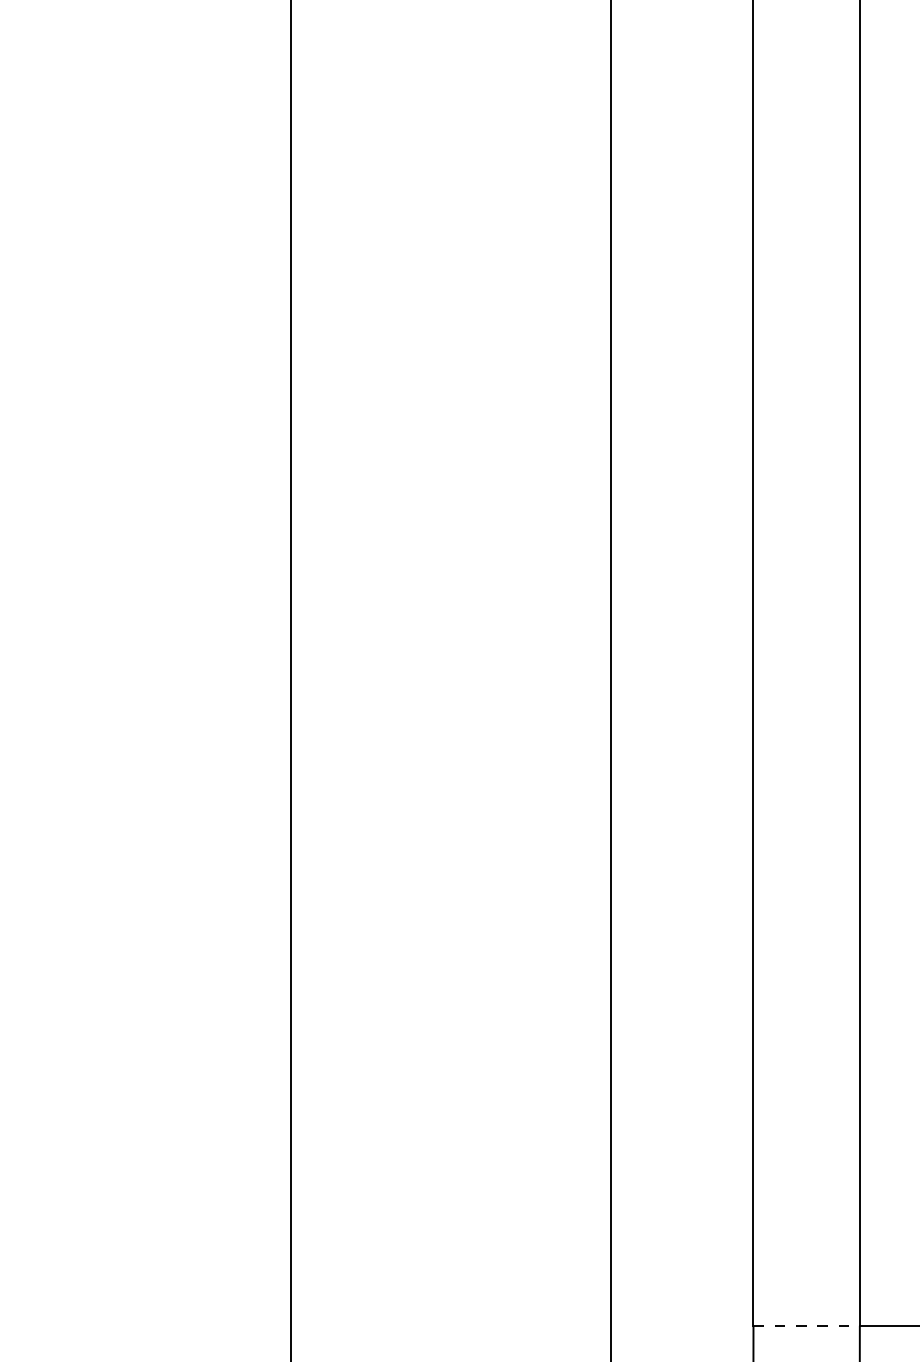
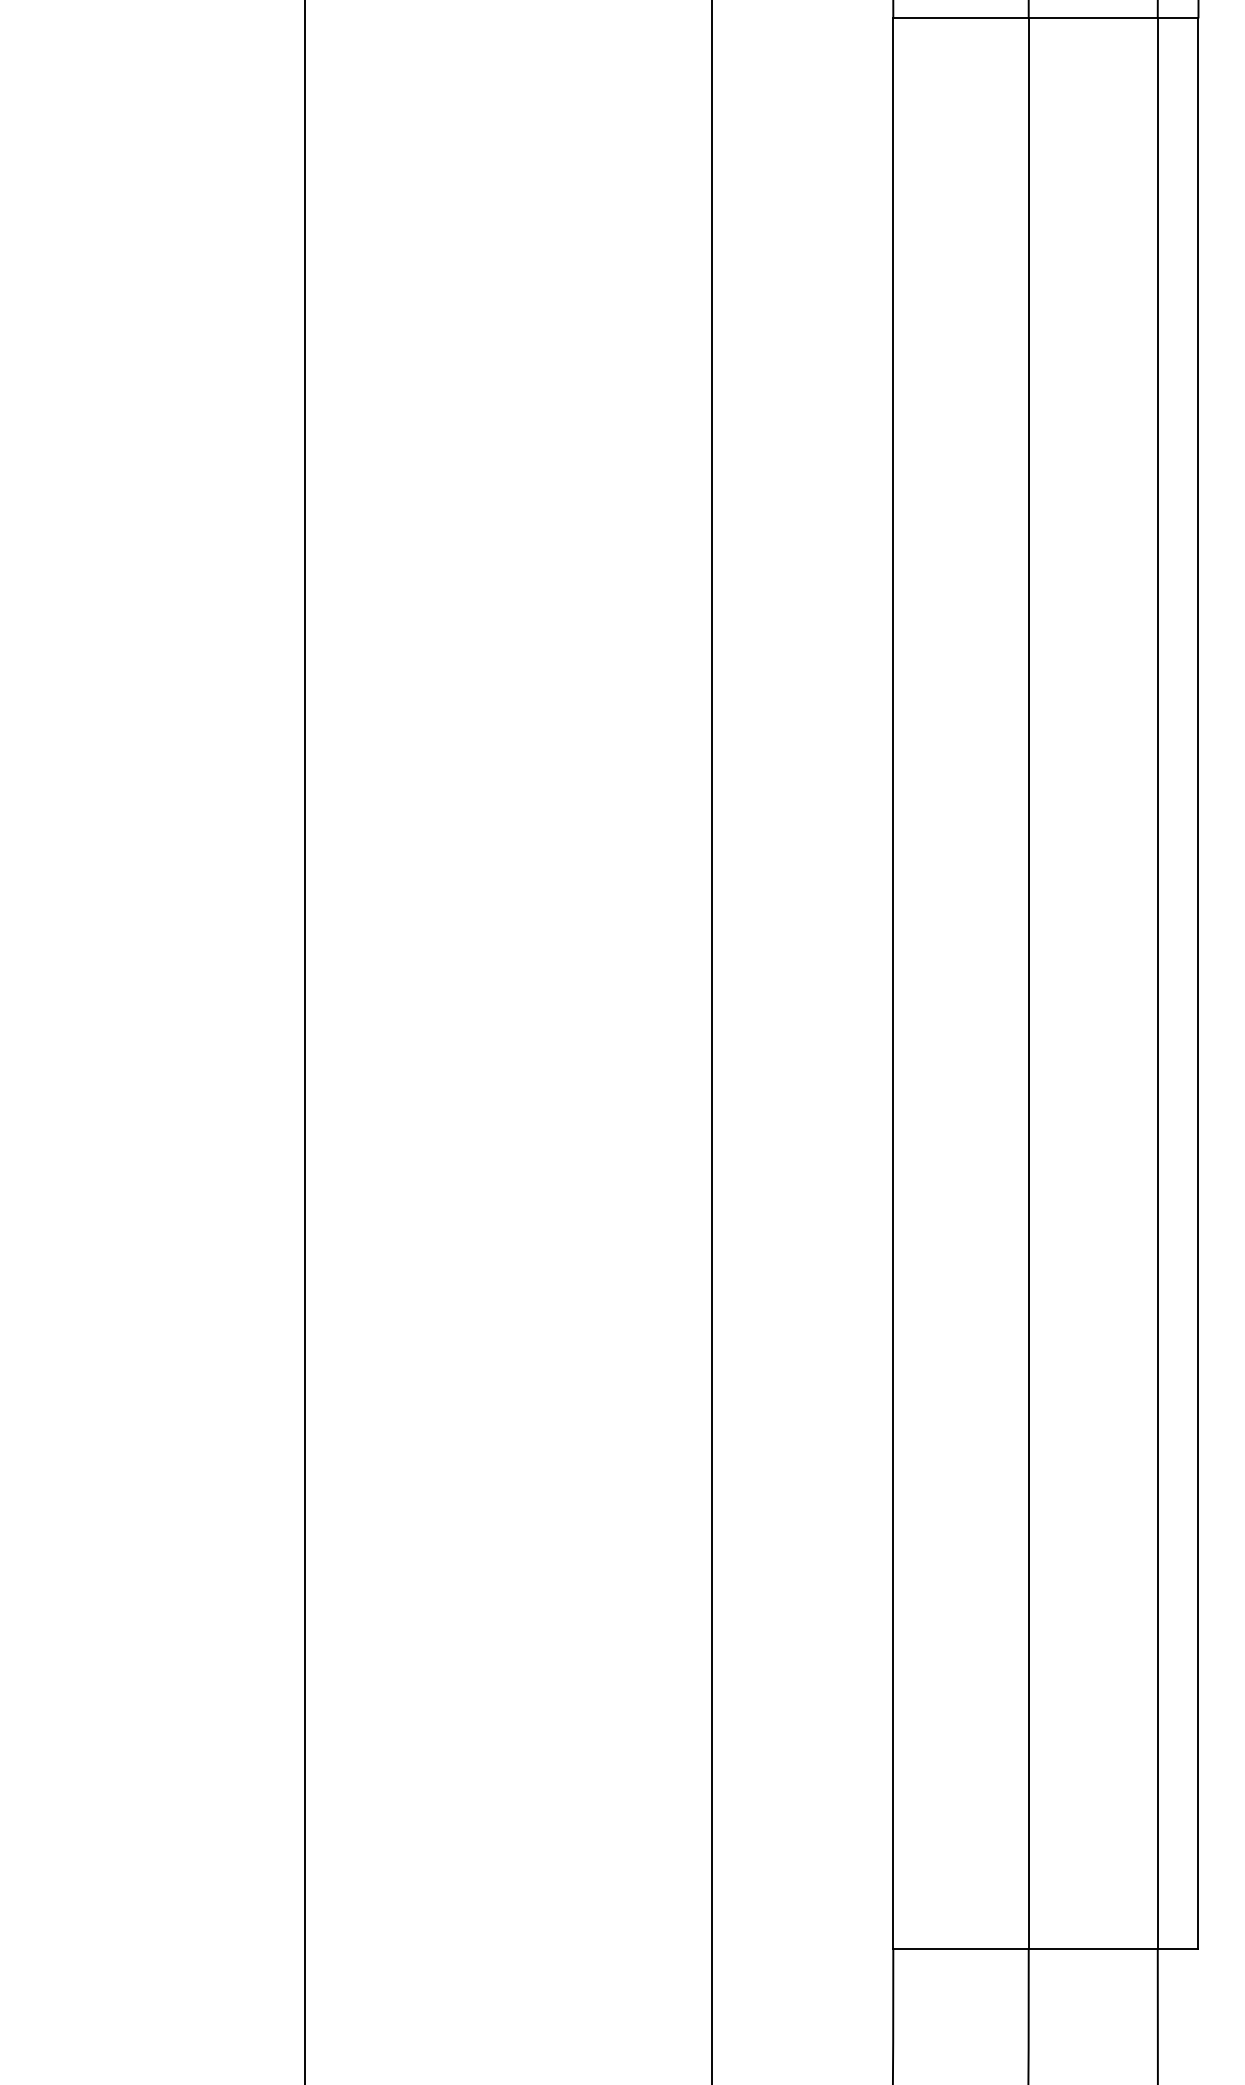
line: (807, 1325) -> (961, 1948), dashed -> solid

